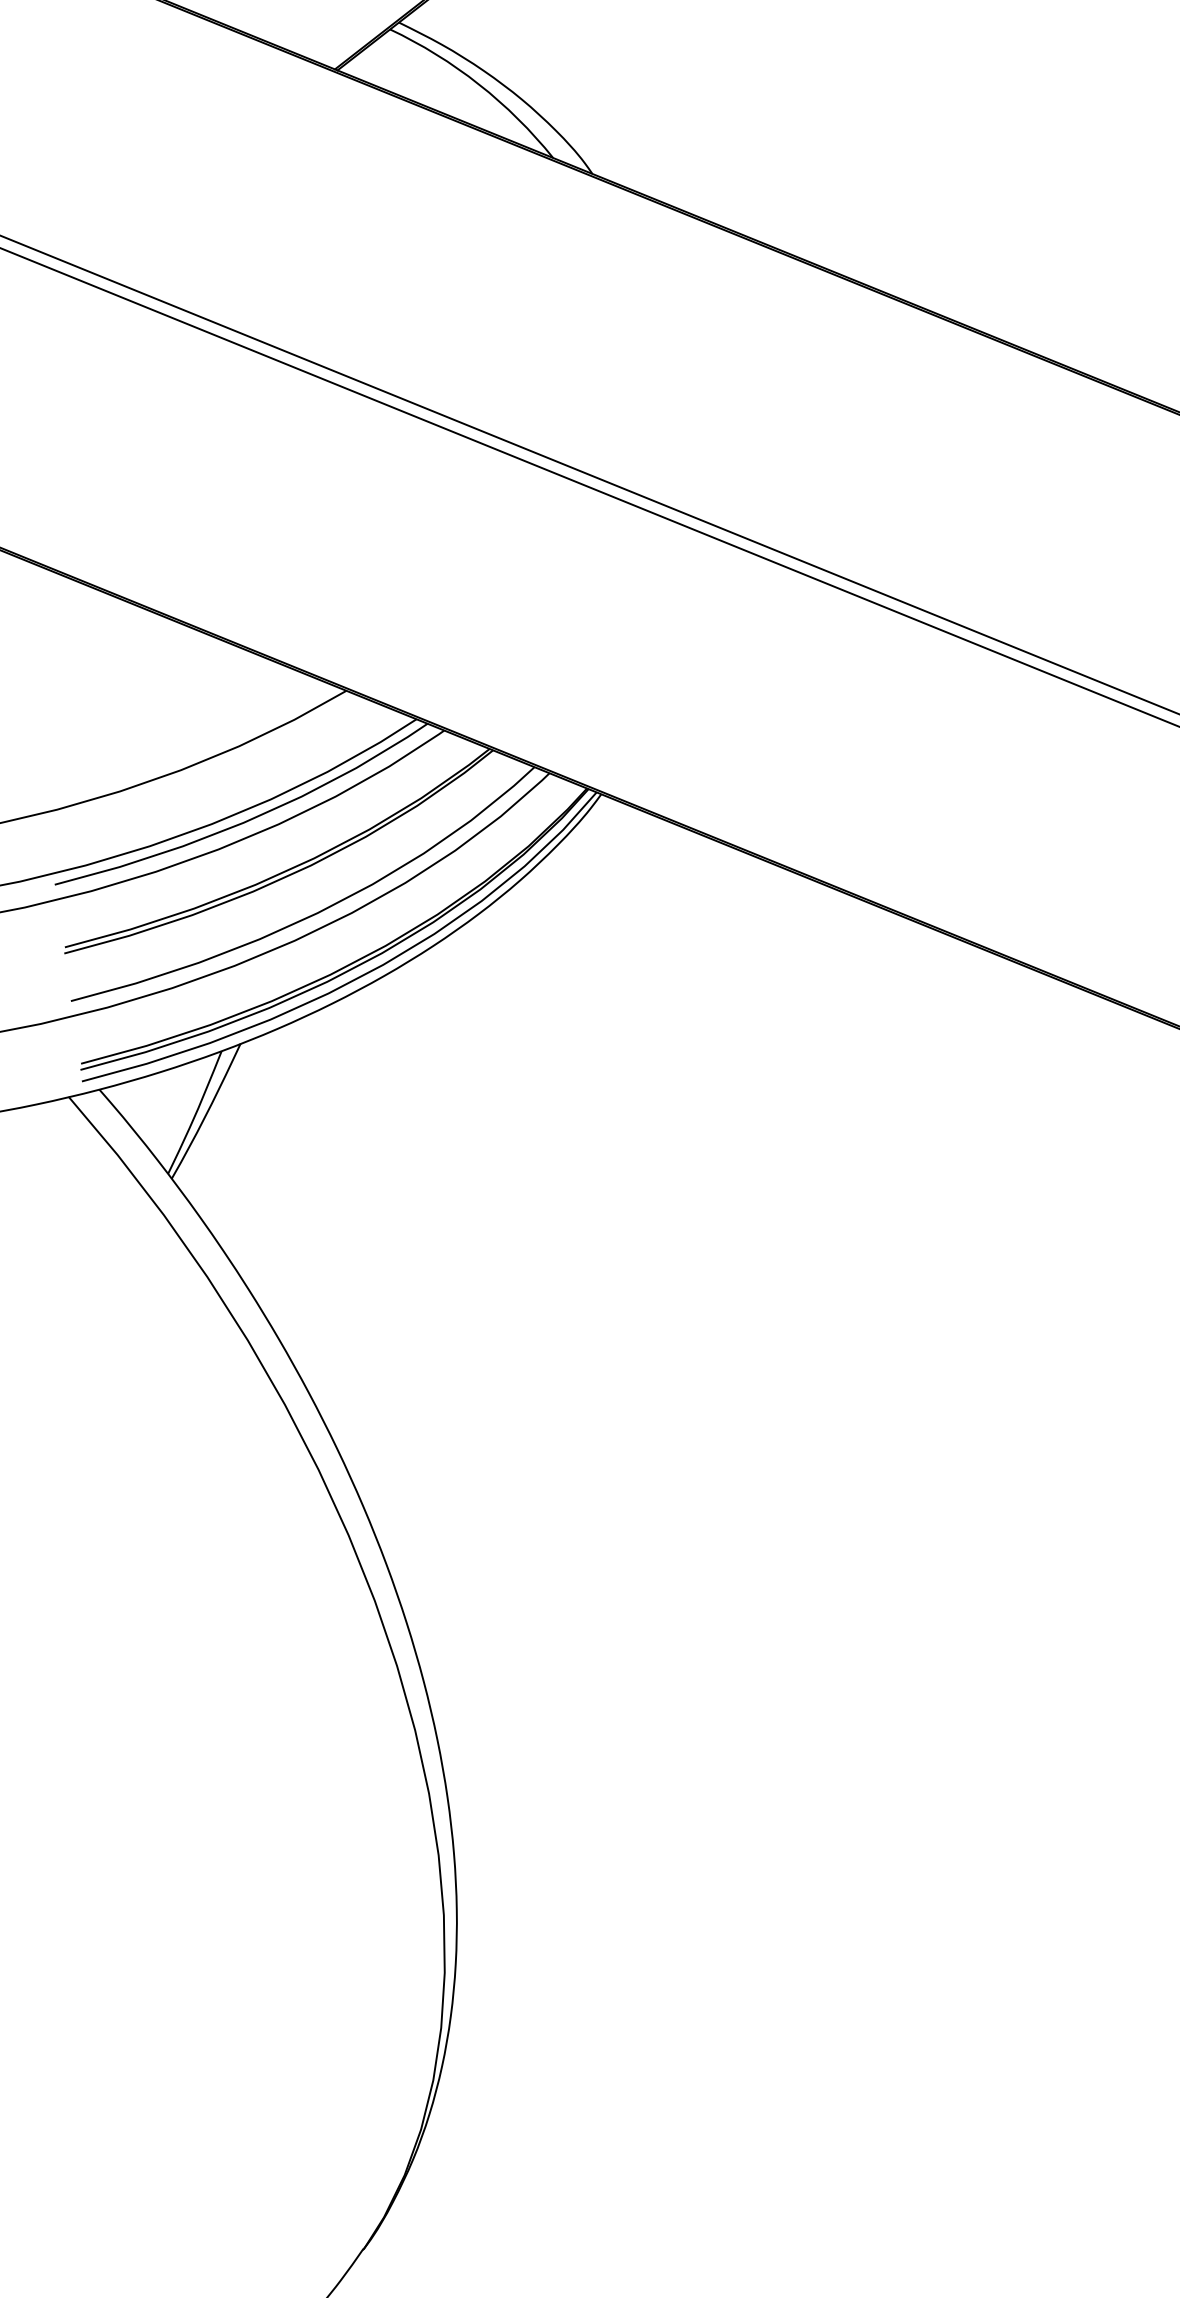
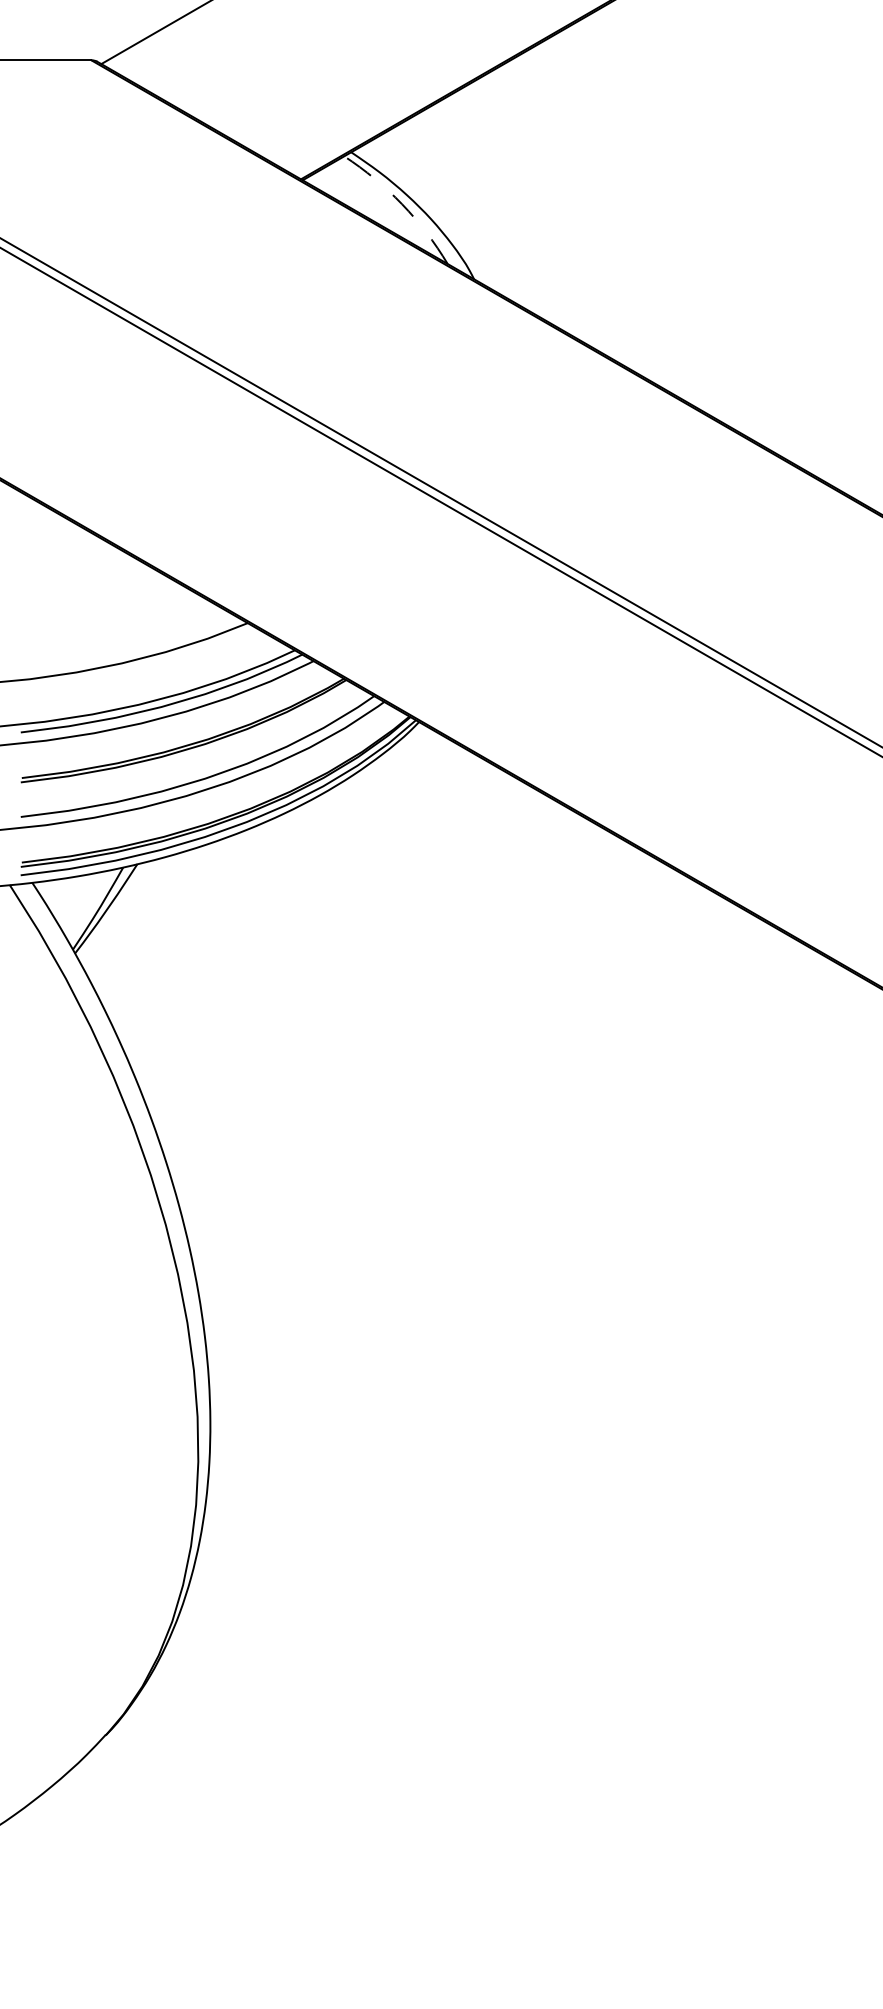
arc: (479, 84) -> (402, 204), solid -> dashed

